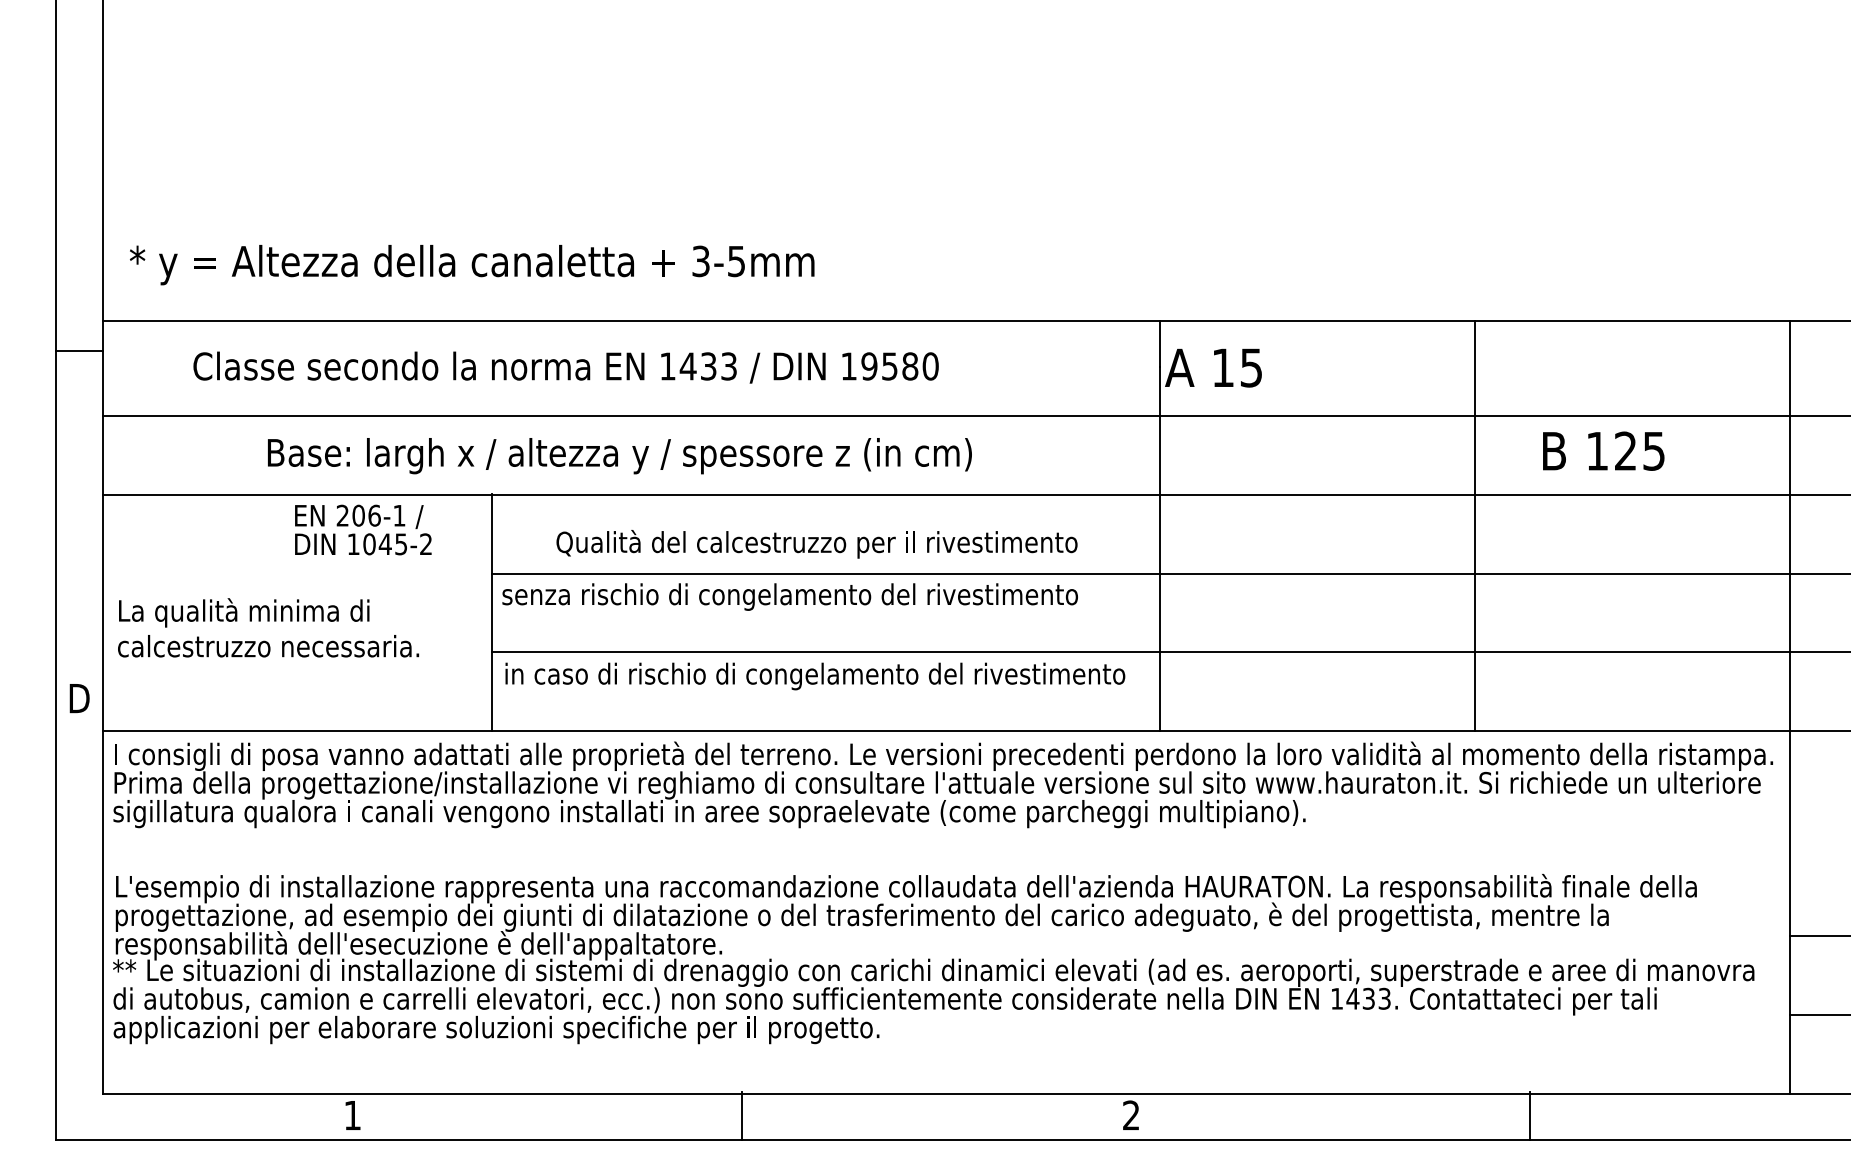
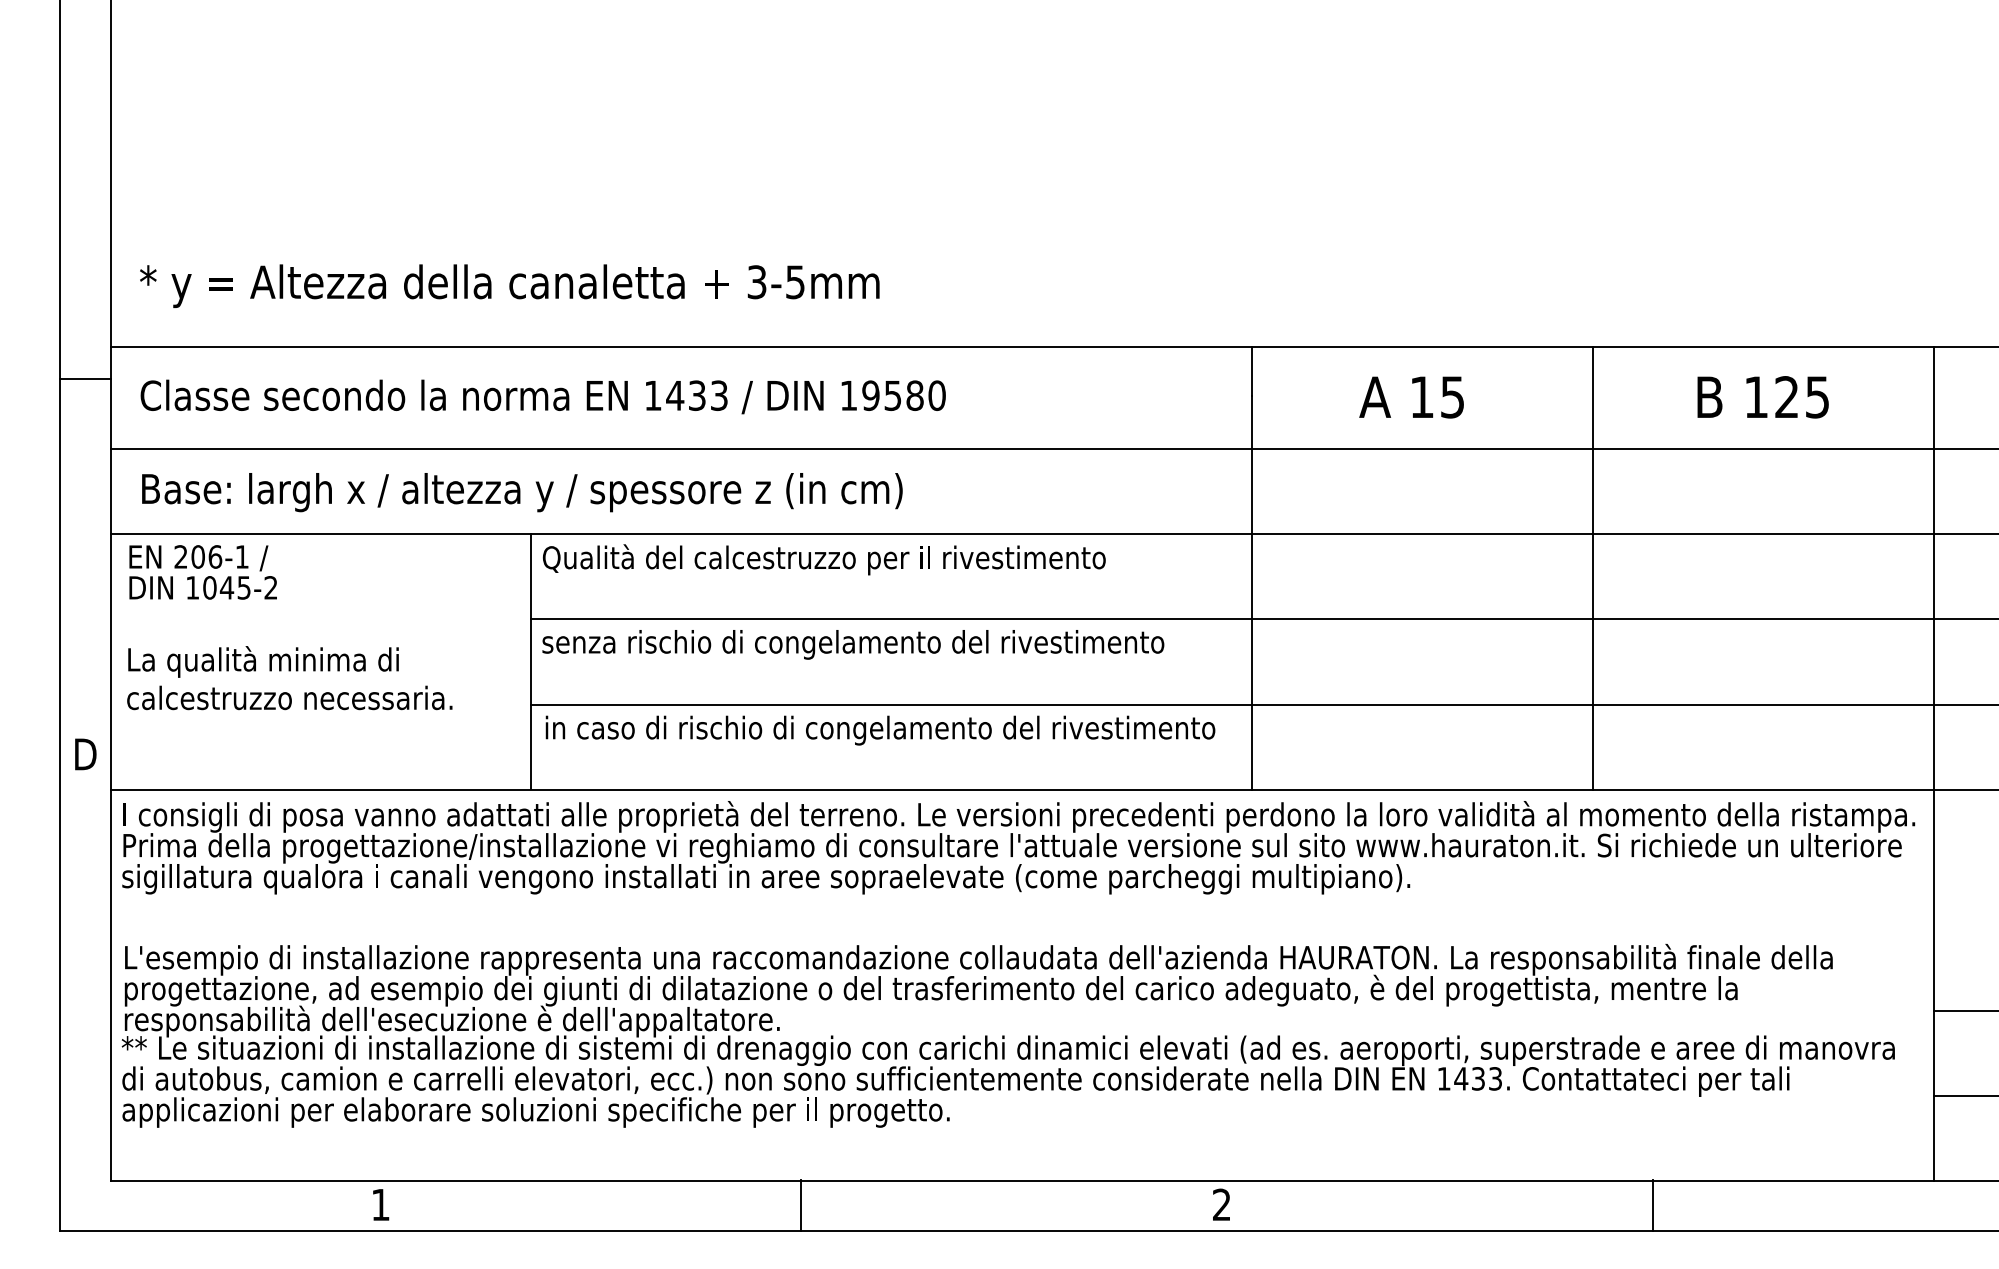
text: (565, 367) -> (542, 396), moved
text: (1213, 368) -> (1411, 397), moved
text: (1603, 451) -> (1762, 397), moved
text: (620, 456) -> (522, 492), moved
text: (362, 530) -> (202, 572), moved
text: (816, 543) -> (823, 559), moved

